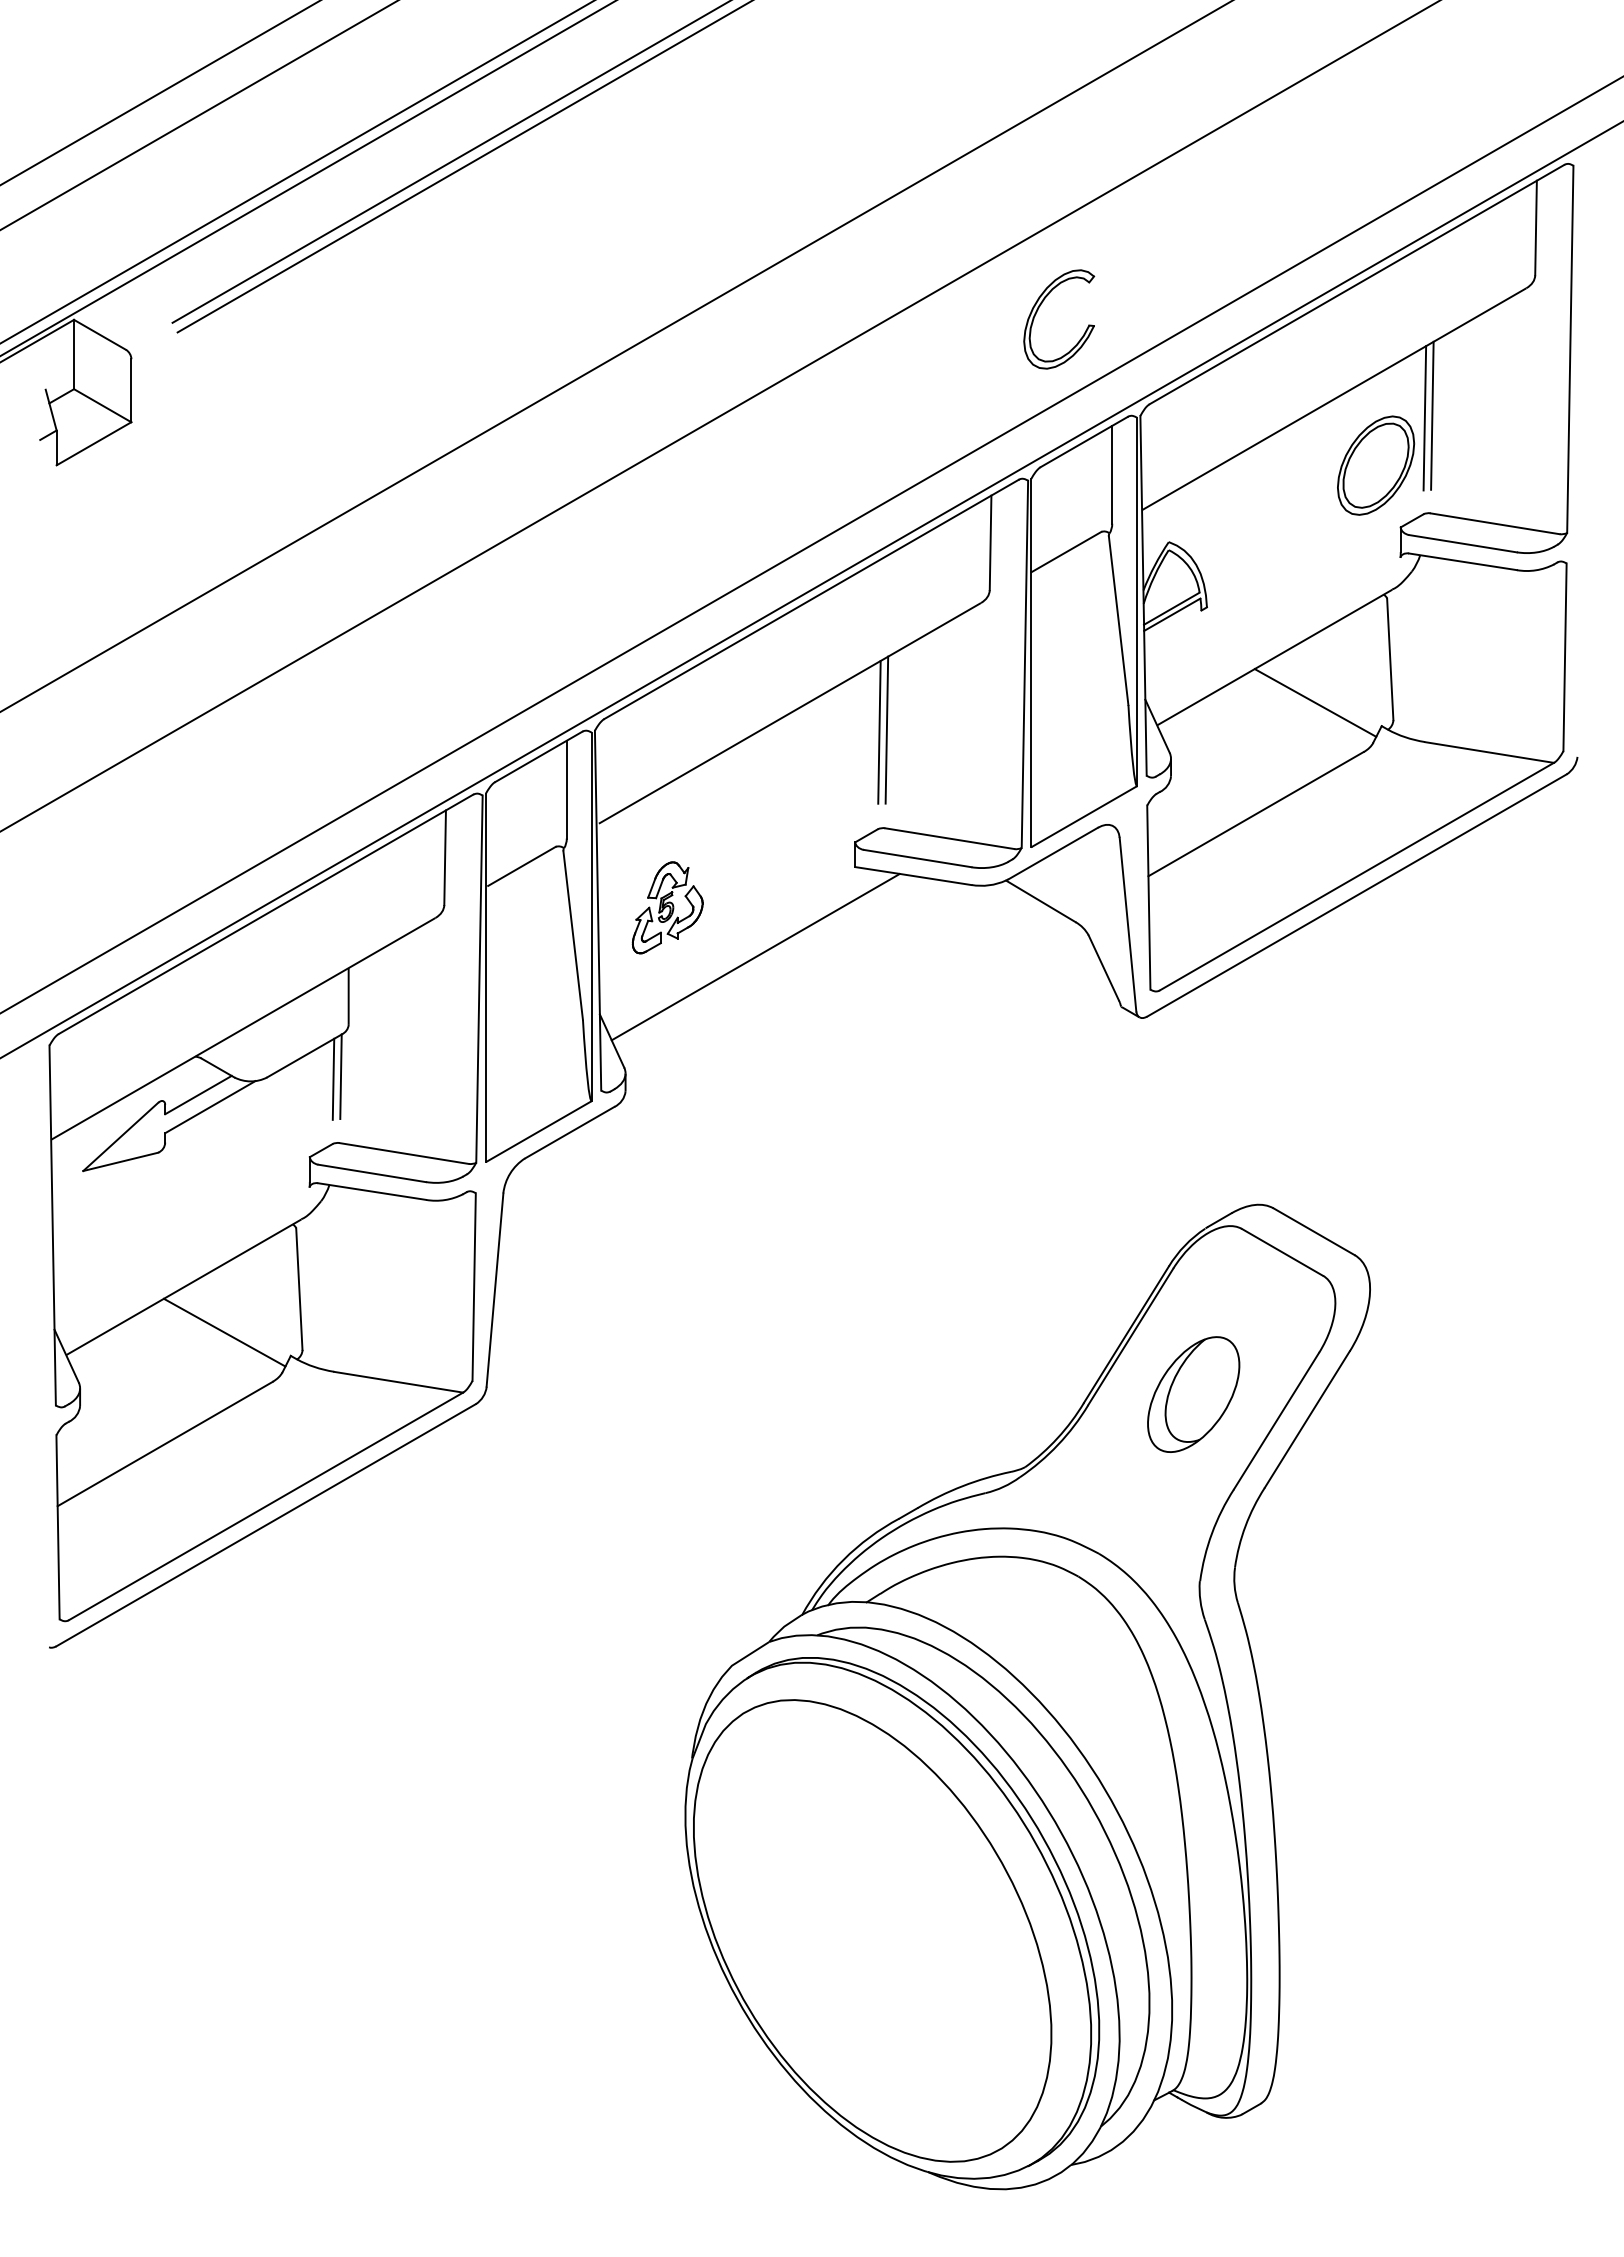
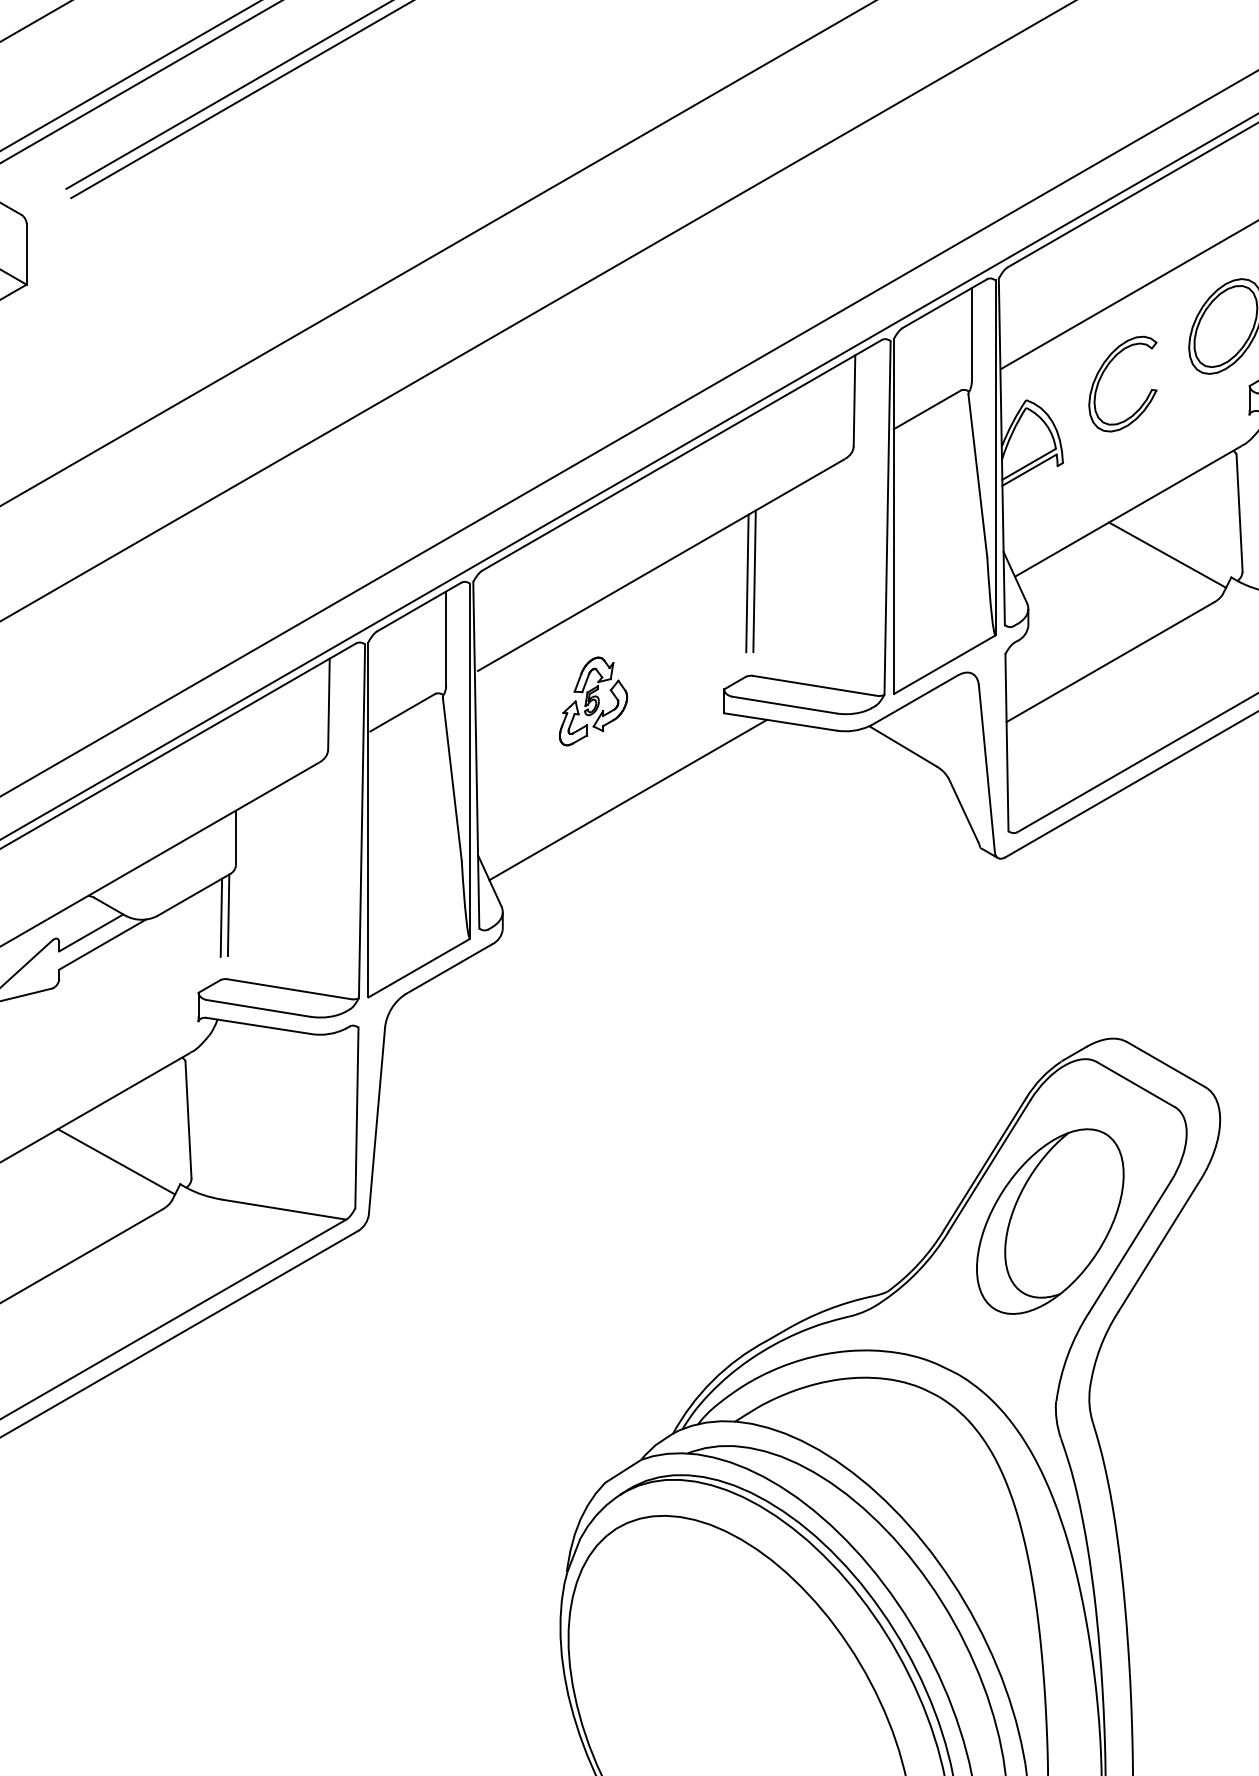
part: (1039, 308) -> (1103, 373), moved
part: (667, 907) -> (593, 701), moved
part: (1193, 1394) -> (1050, 1221), size x1.67

